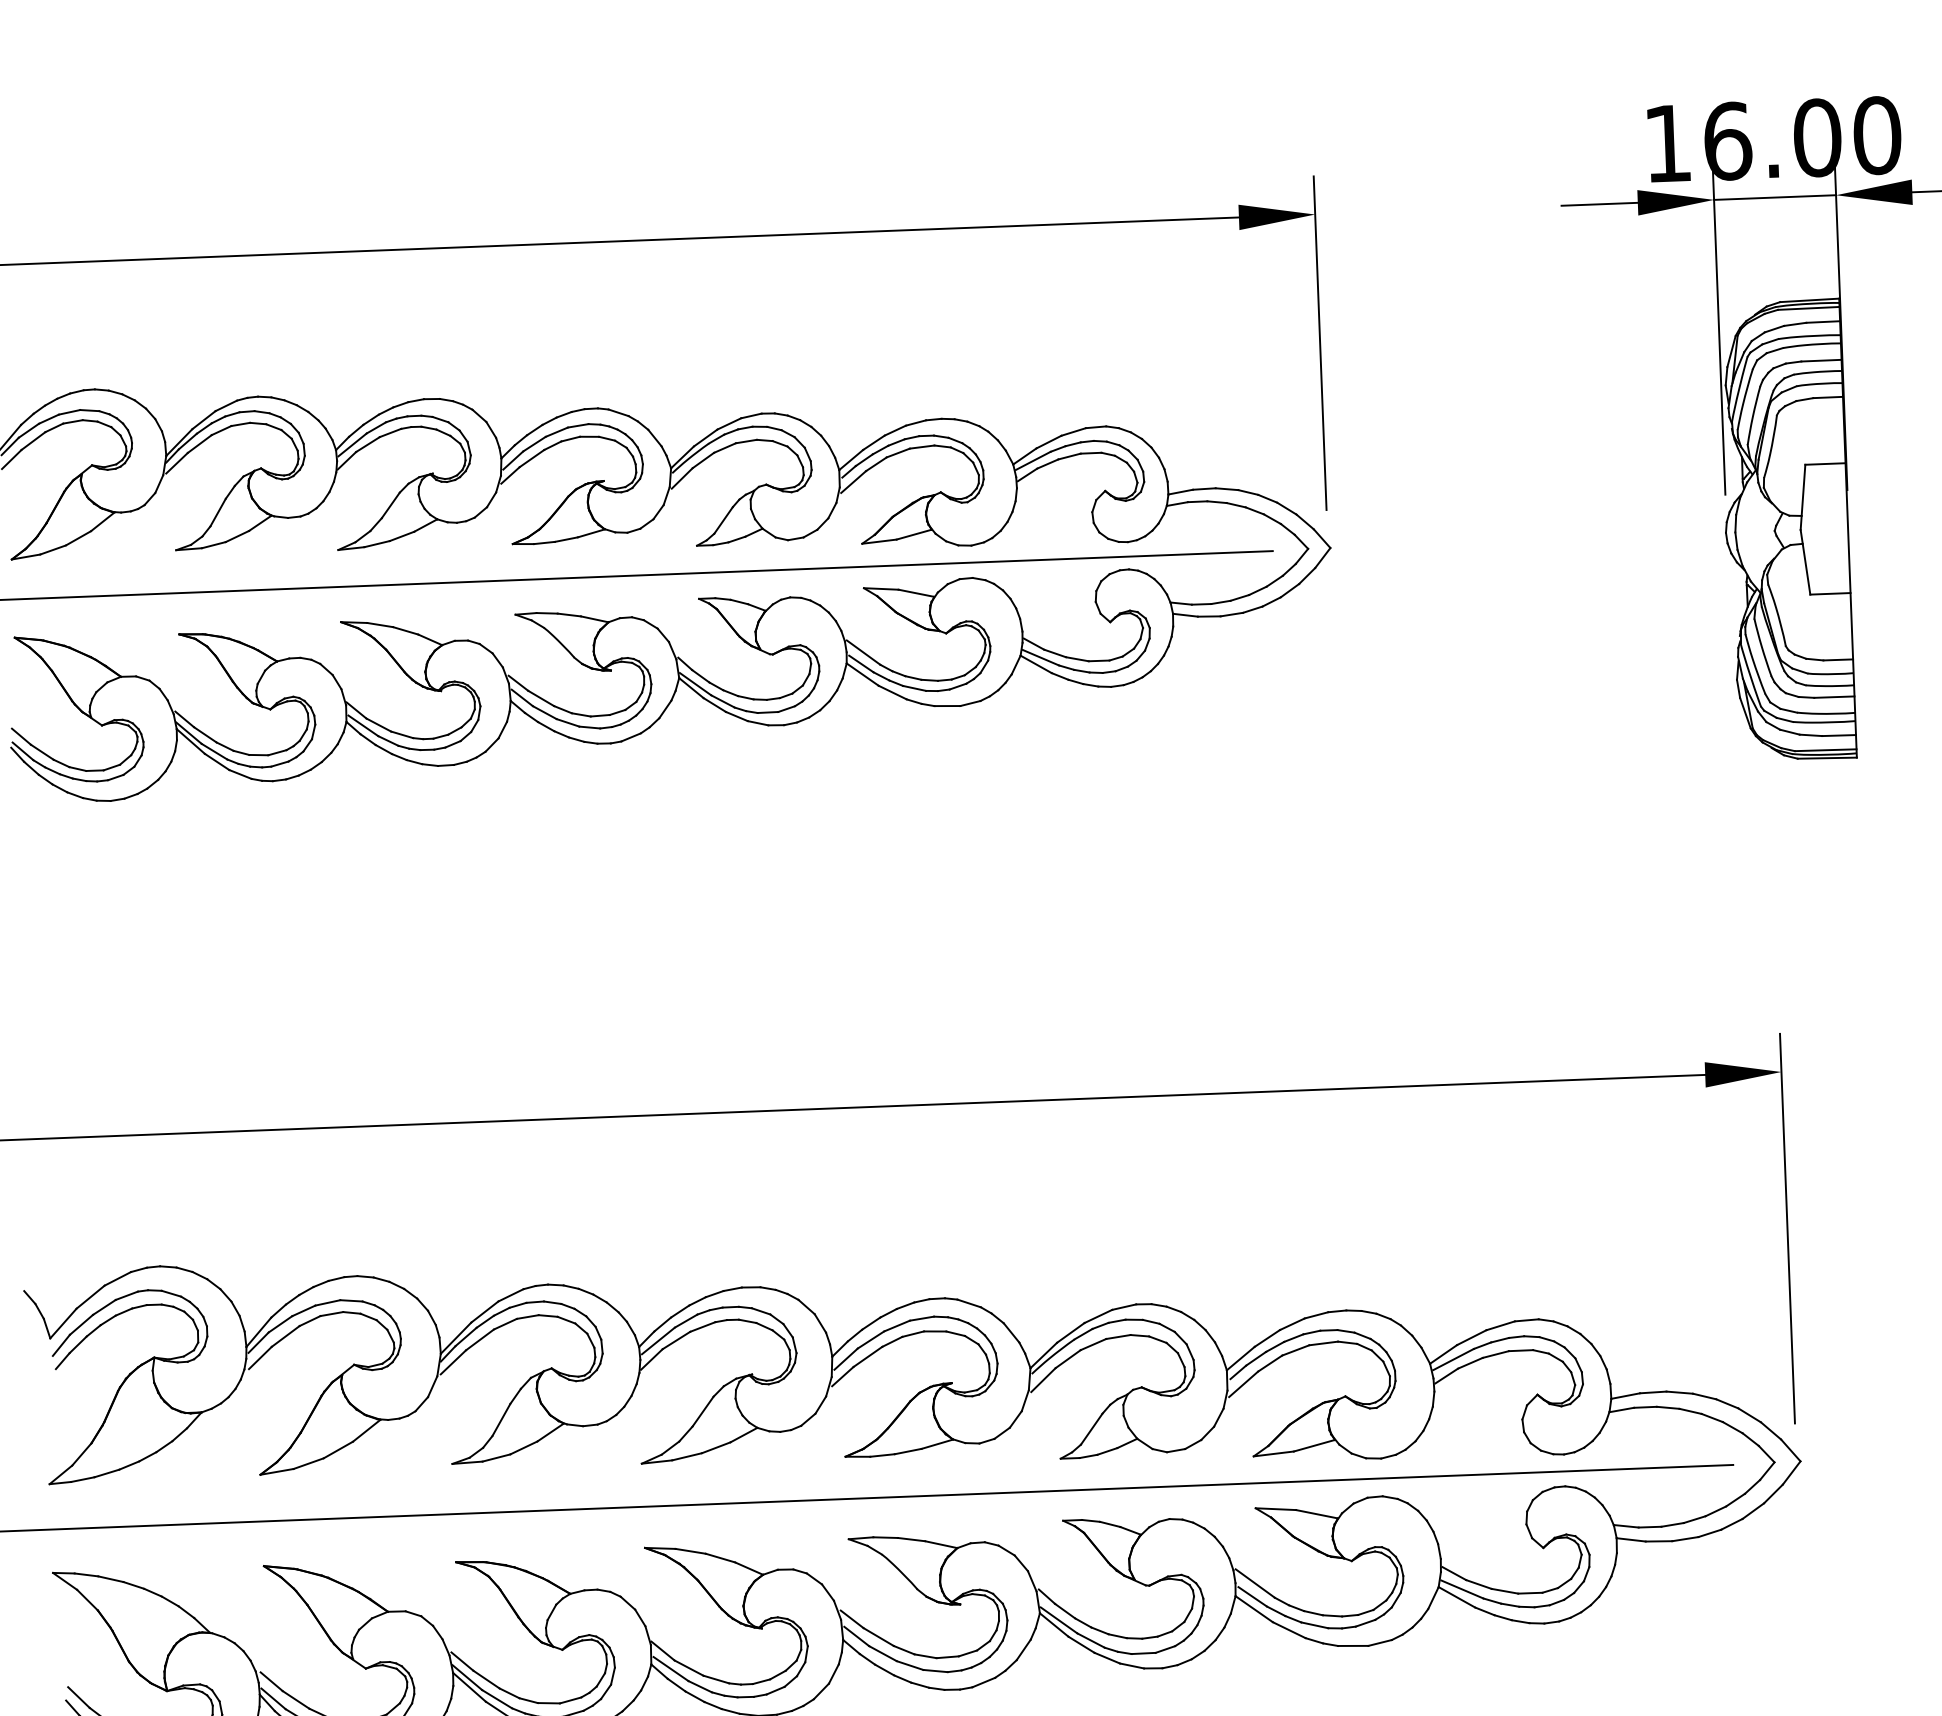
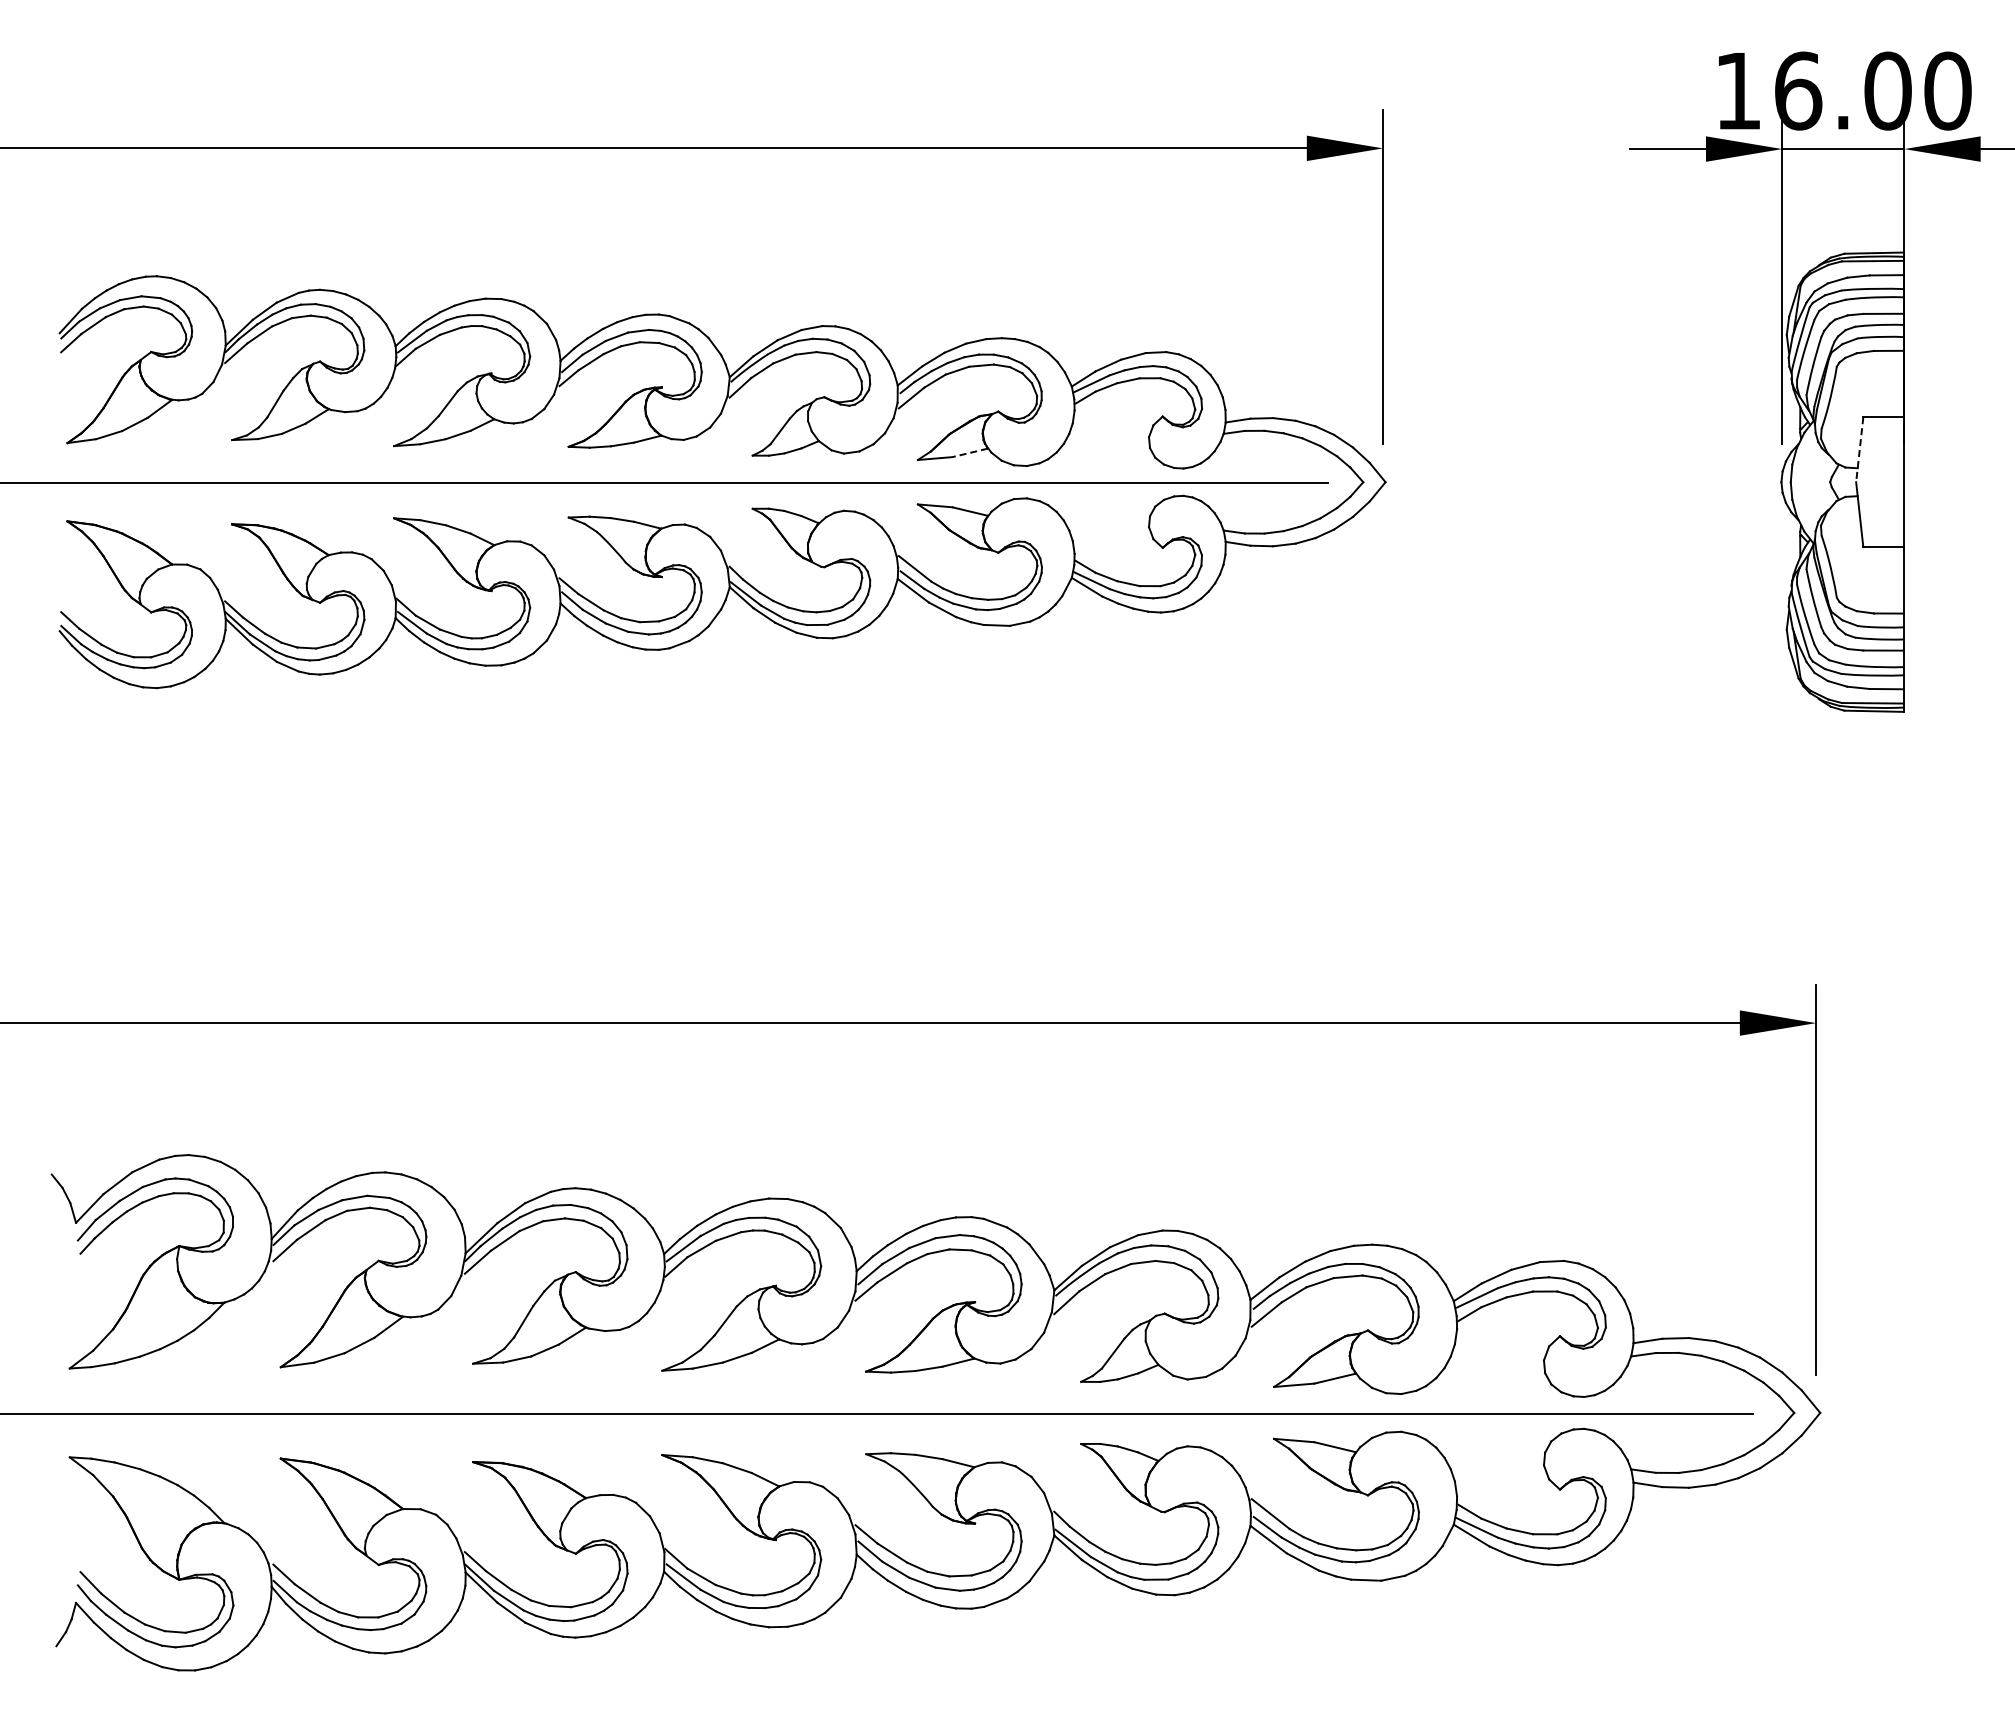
line: (1802, 497) -> (1859, 449), solid -> dashed
line: (913, 535) -> (969, 453), solid -> dashed

